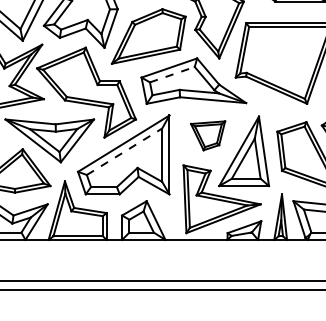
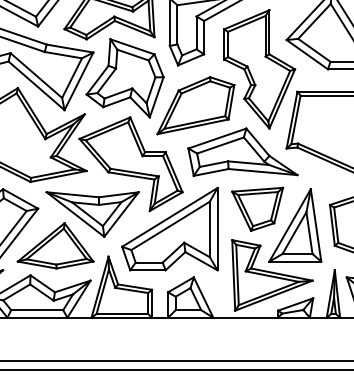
line: (172, 74) -> (220, 145), dashed -> solid
part: (207, 135) -> (257, 208), size x1.43
line: (125, 151) -> (171, 225), dashed -> solid

